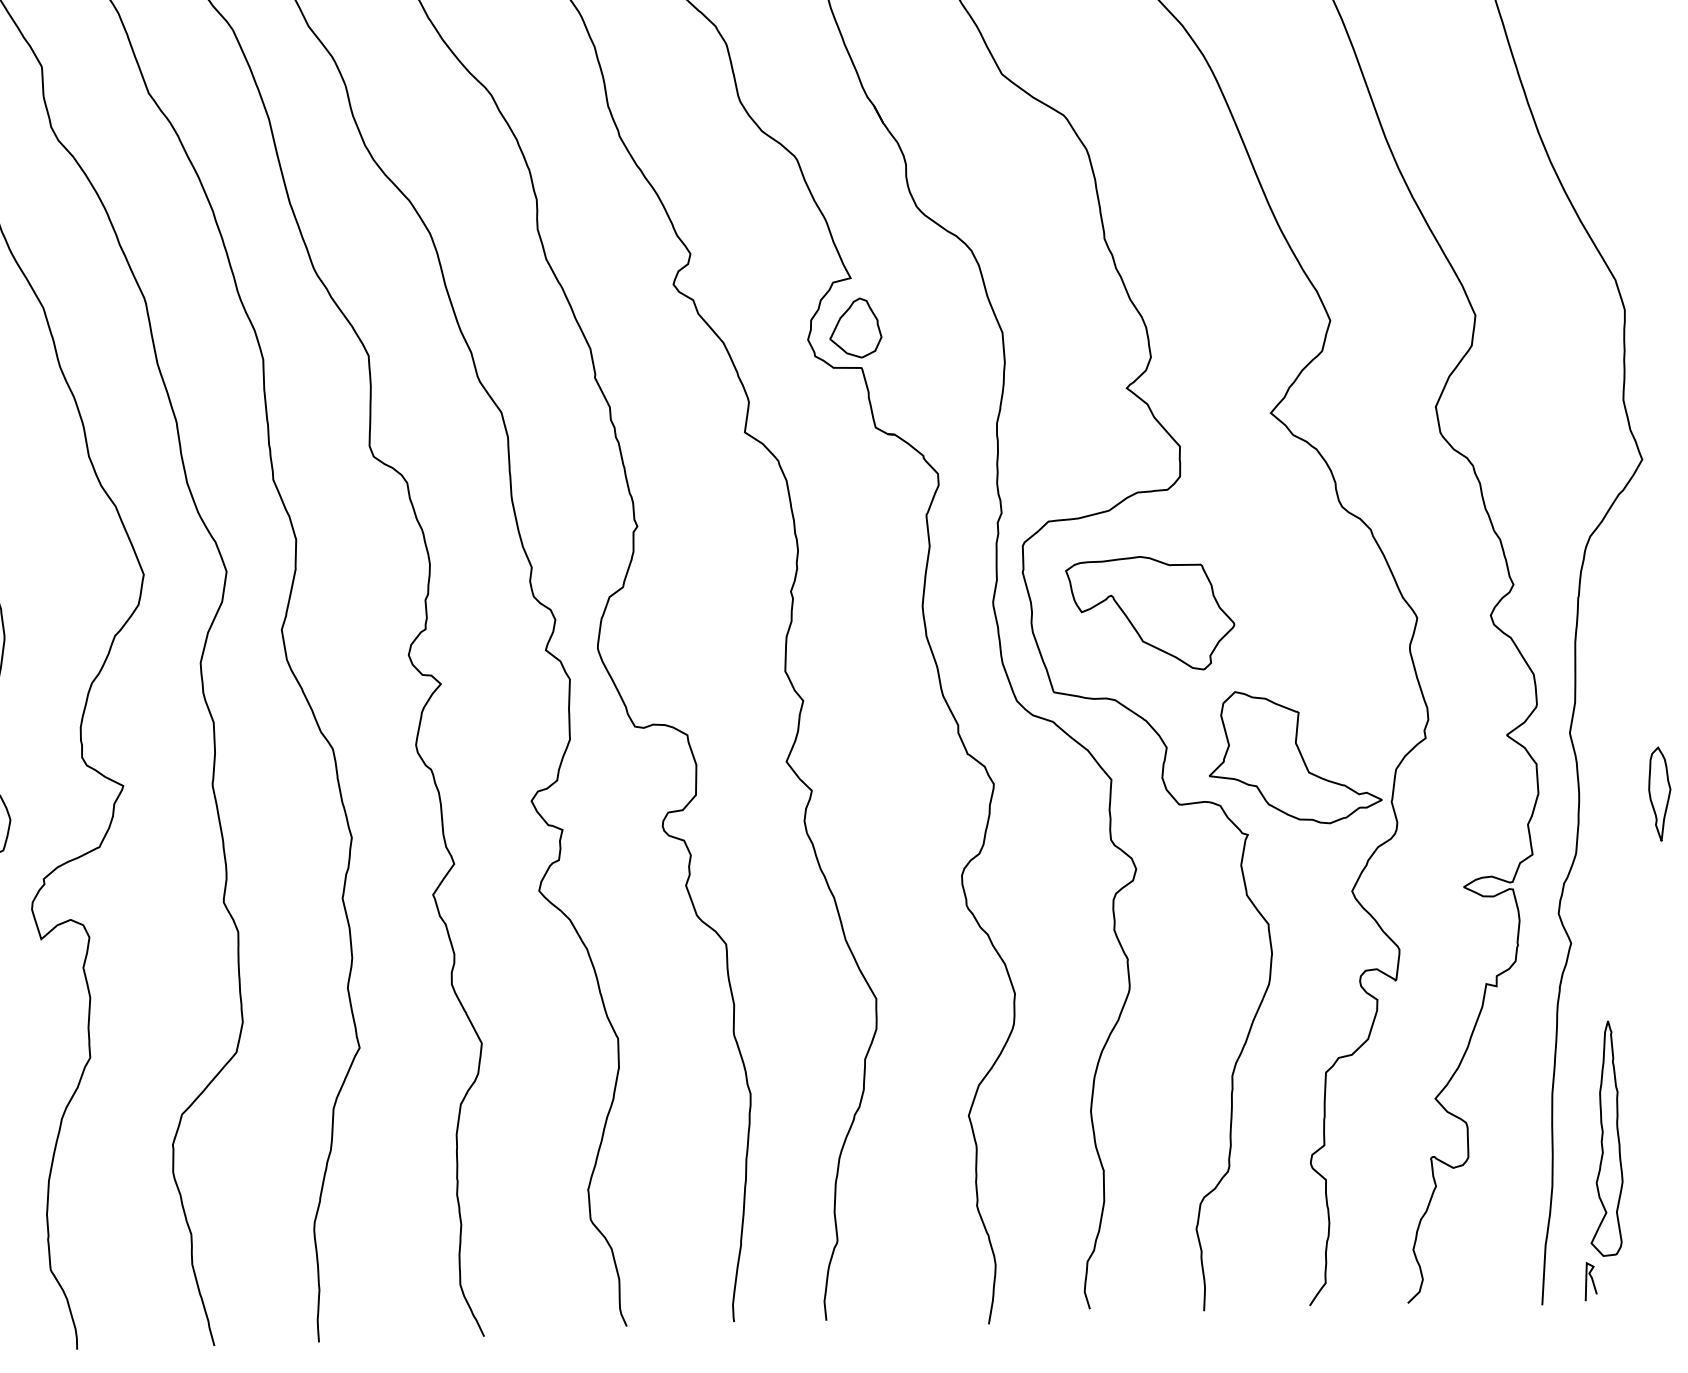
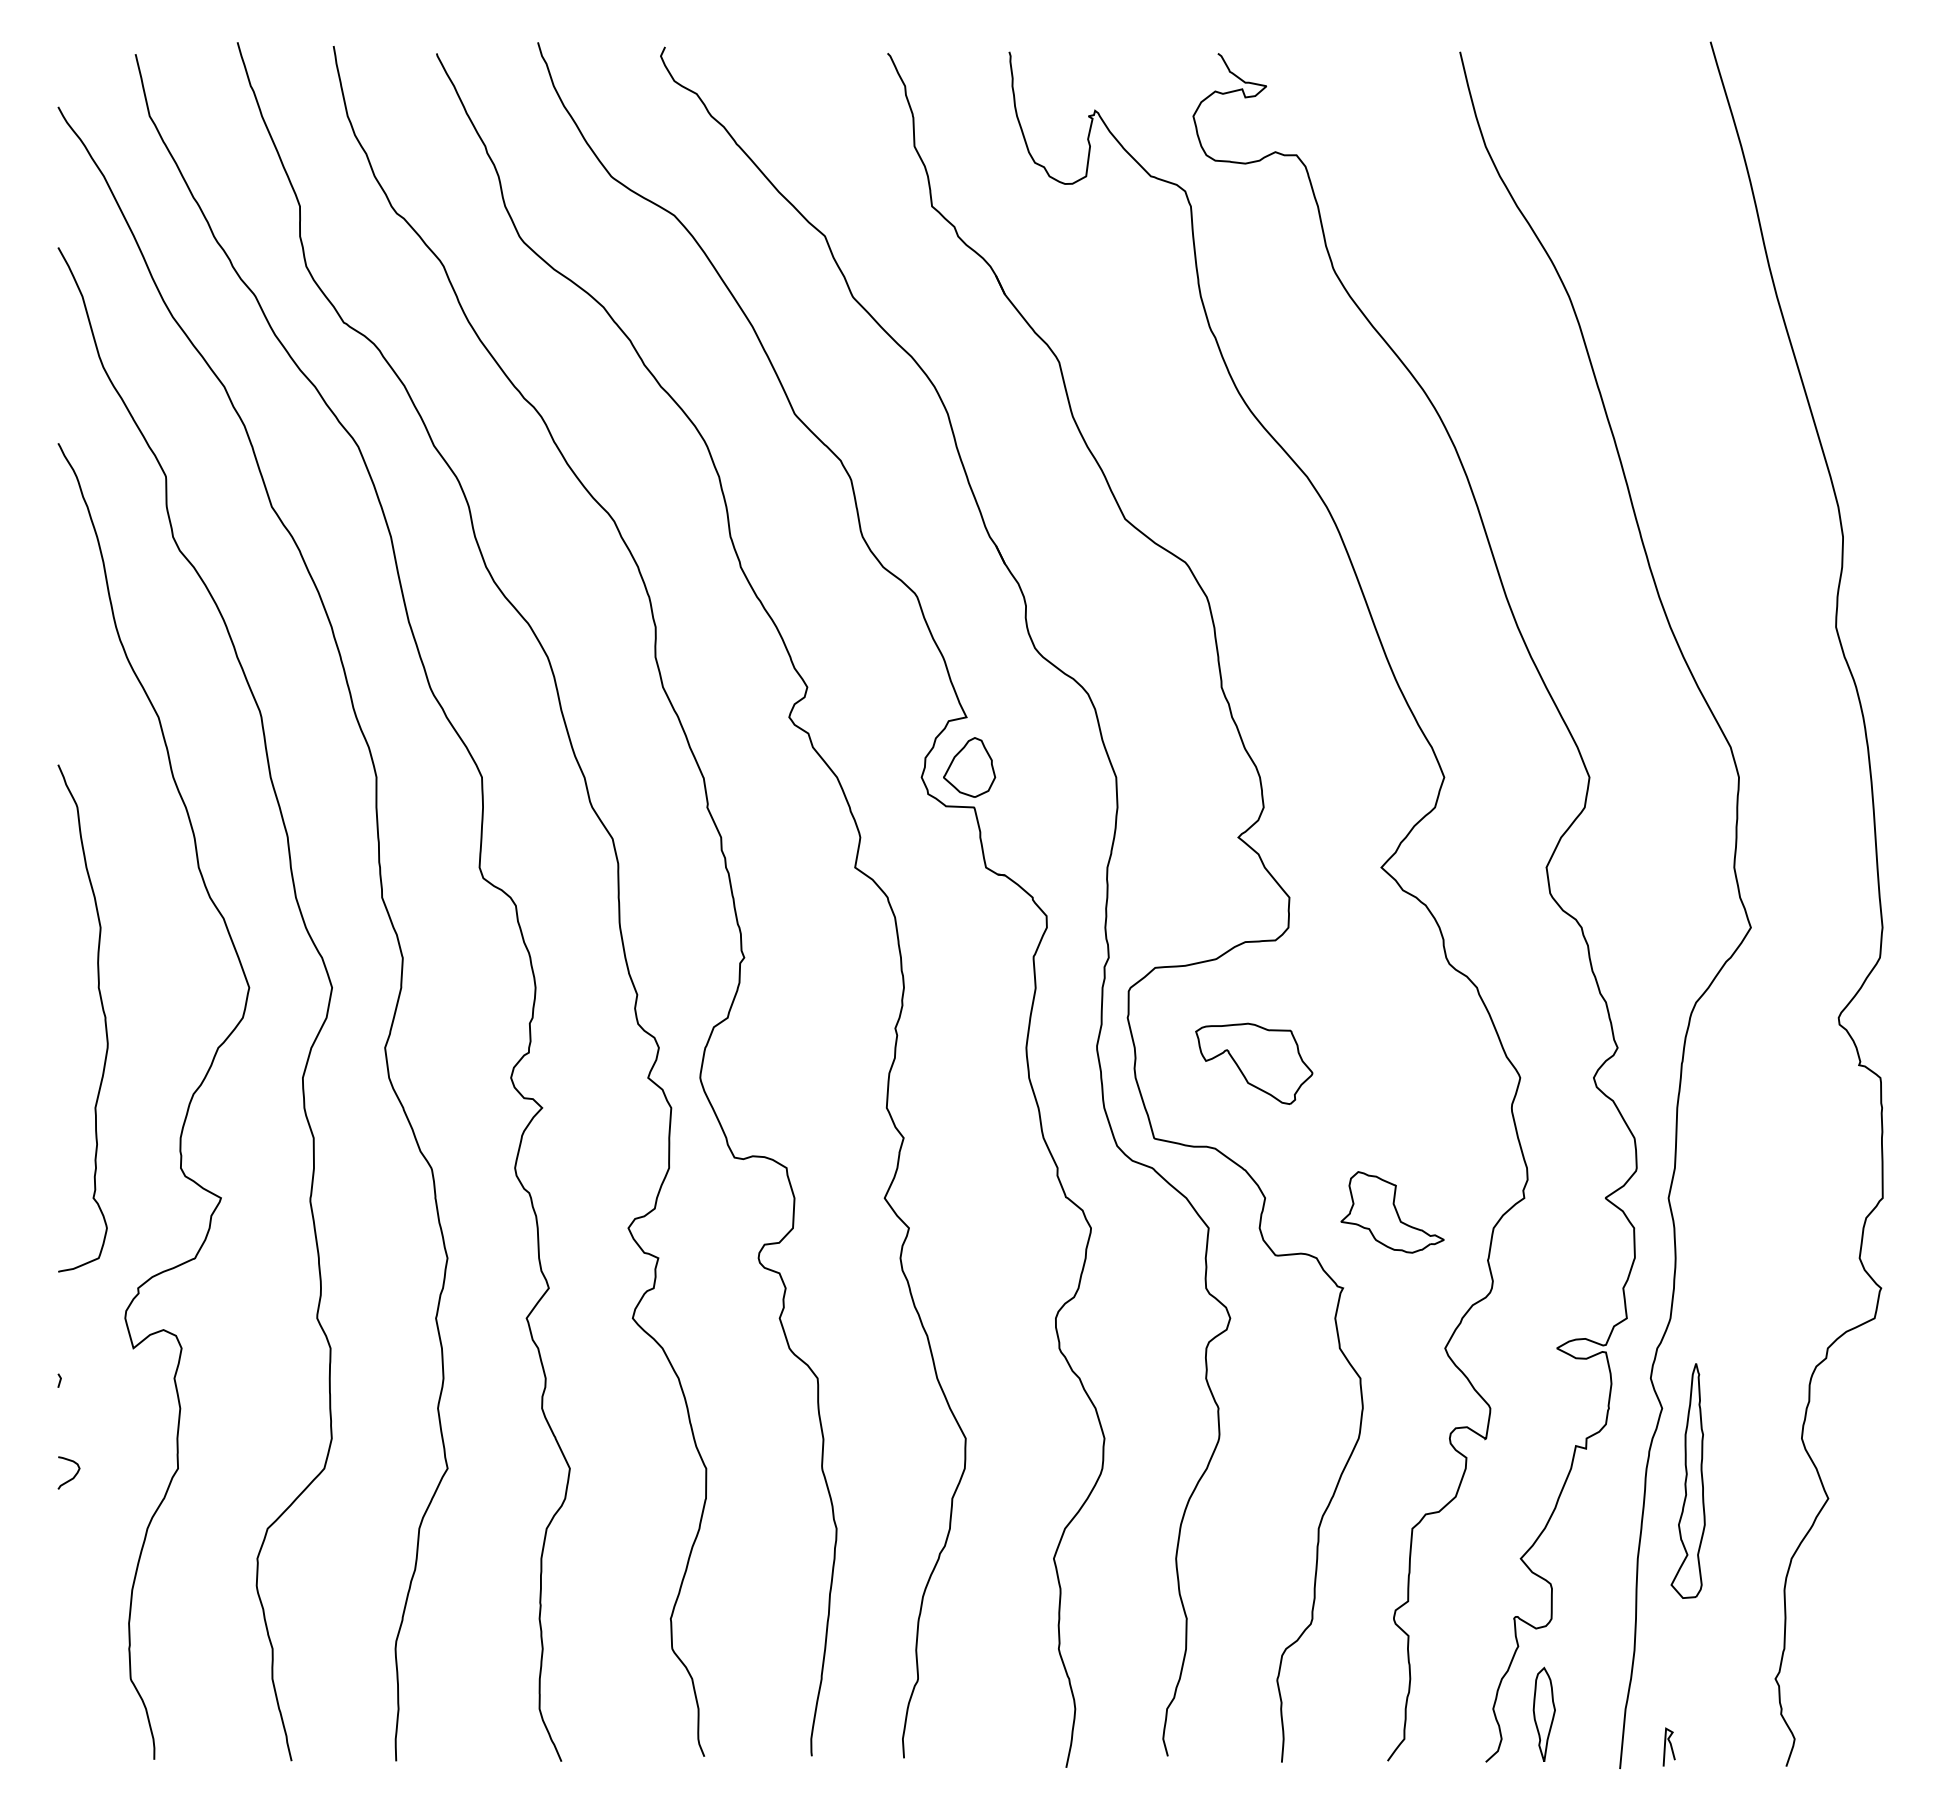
part: (1151, 613) -> (1254, 1063), size x0.7
part: (1294, 757) -> (1392, 1212), size x0.6
part: (1659, 793) -> (1543, 1713), moved
part: (1603, 1138) -> (1687, 1480), moved

